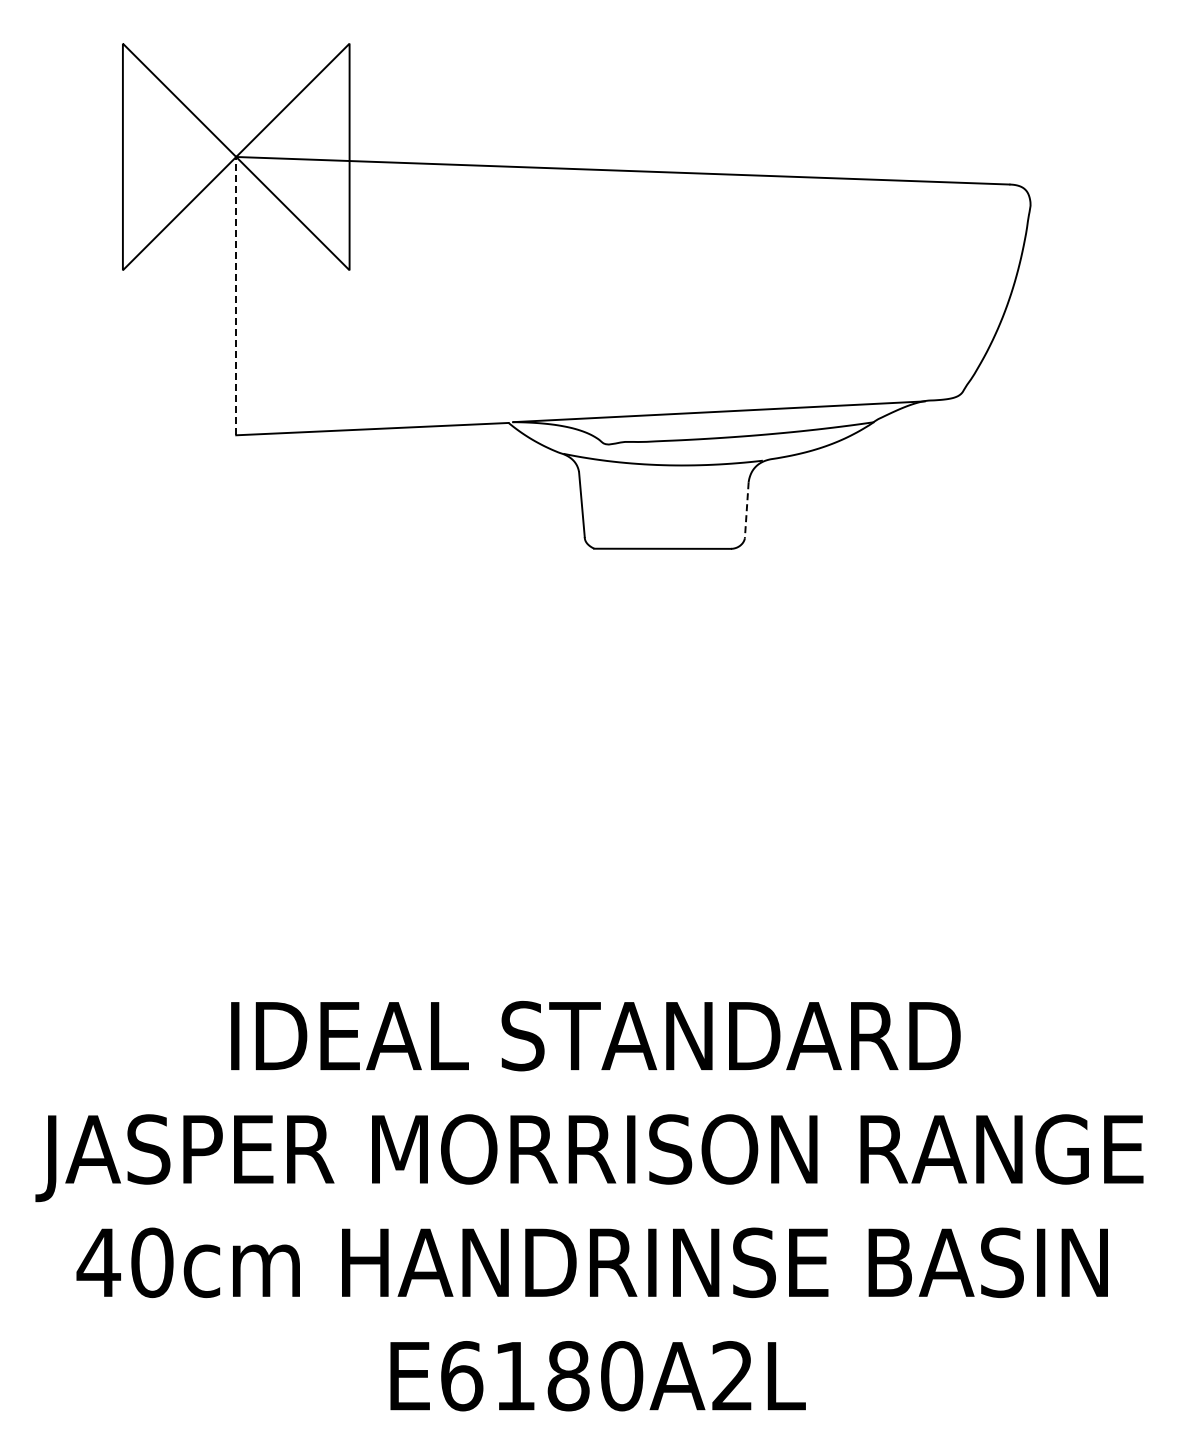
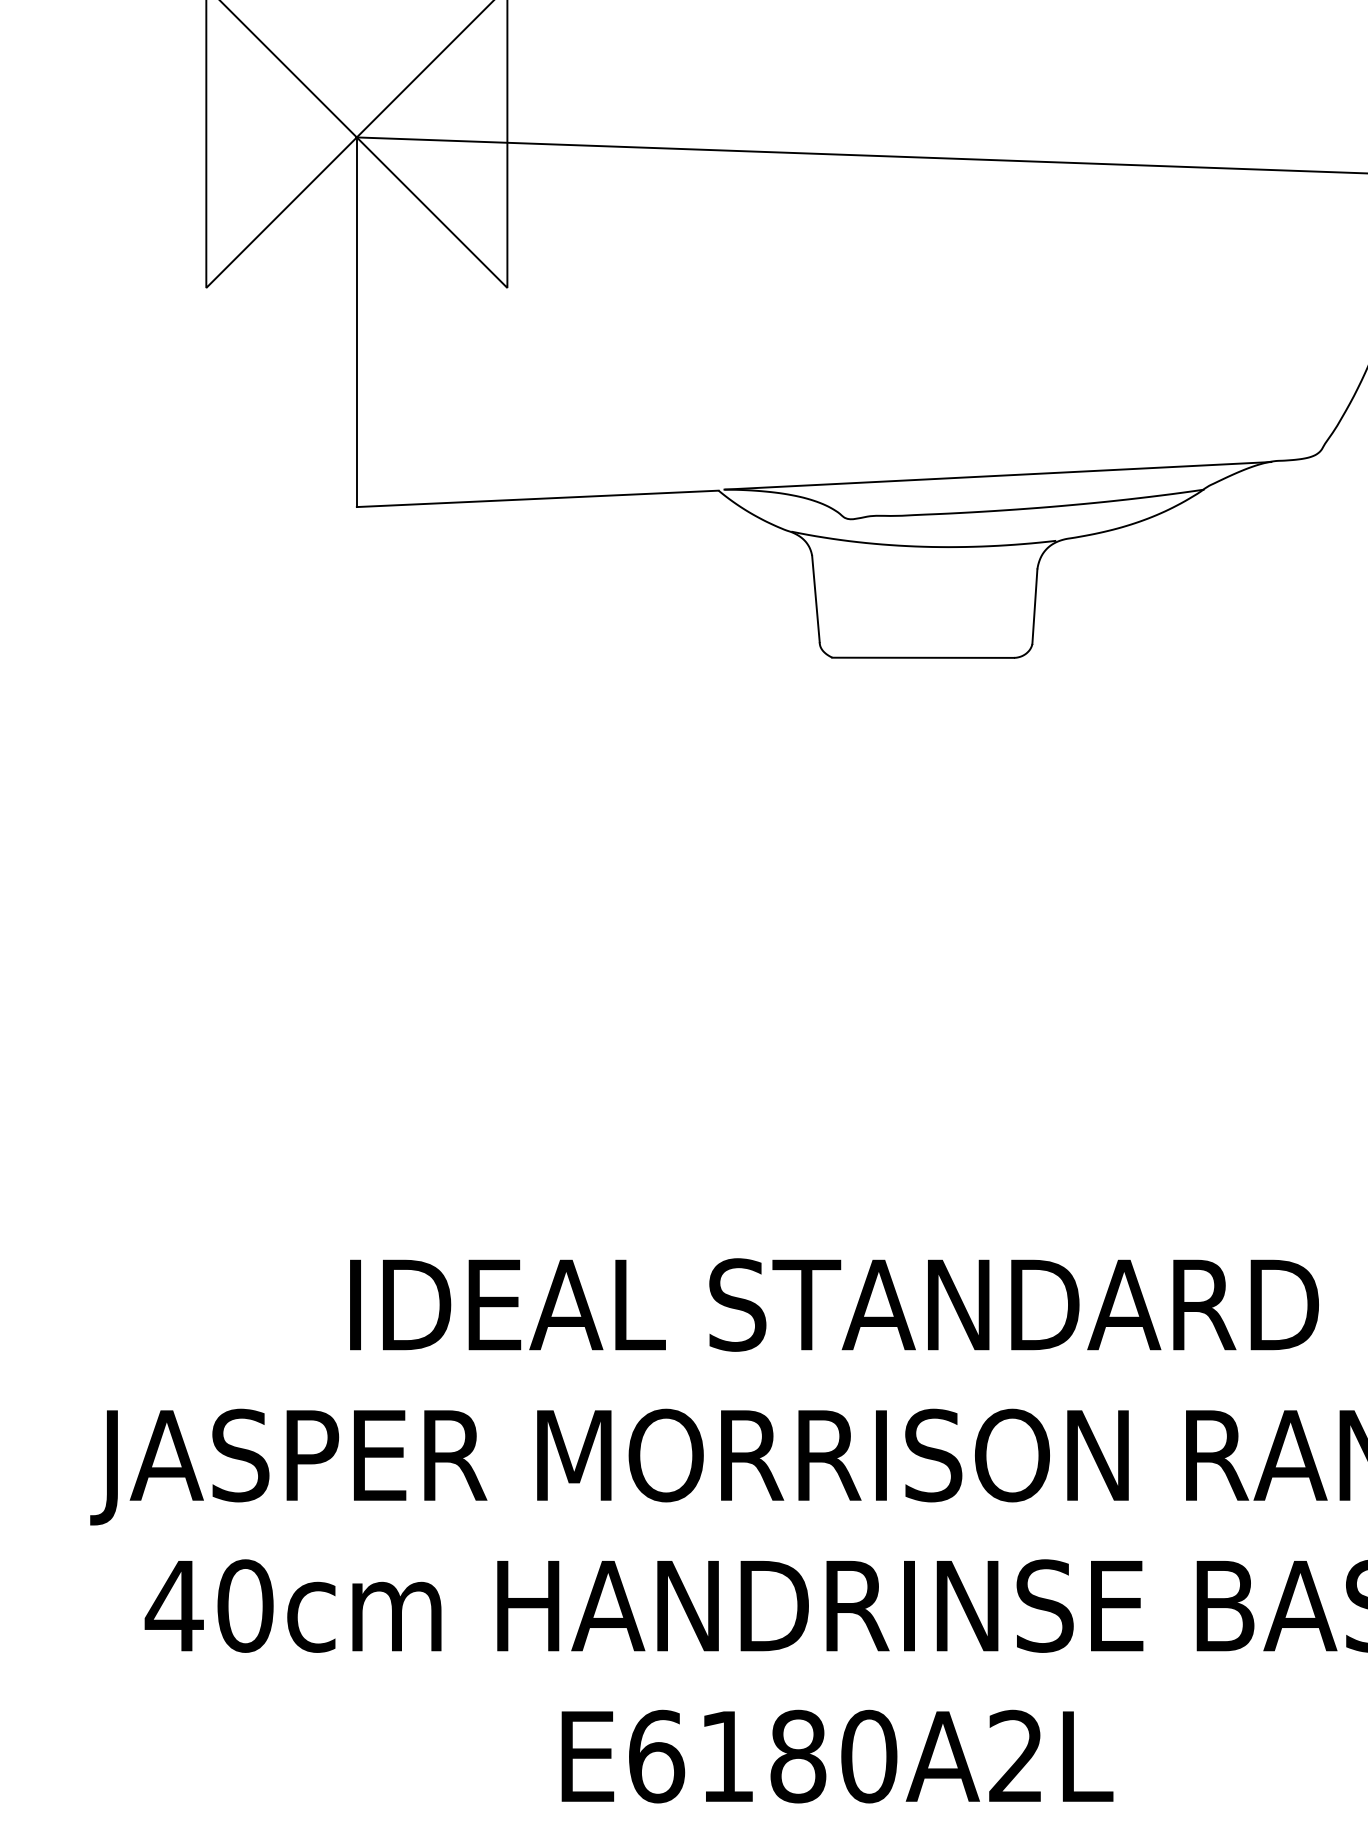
line: (236, 295) -> (357, 321), dashed -> solid
line: (746, 510) -> (1034, 606), dashed -> solid

